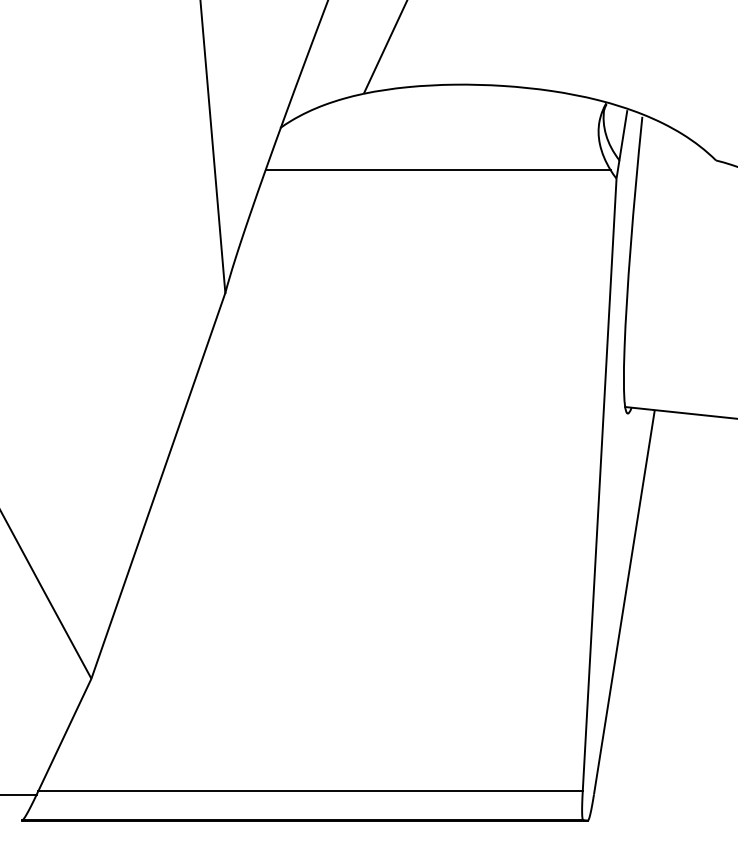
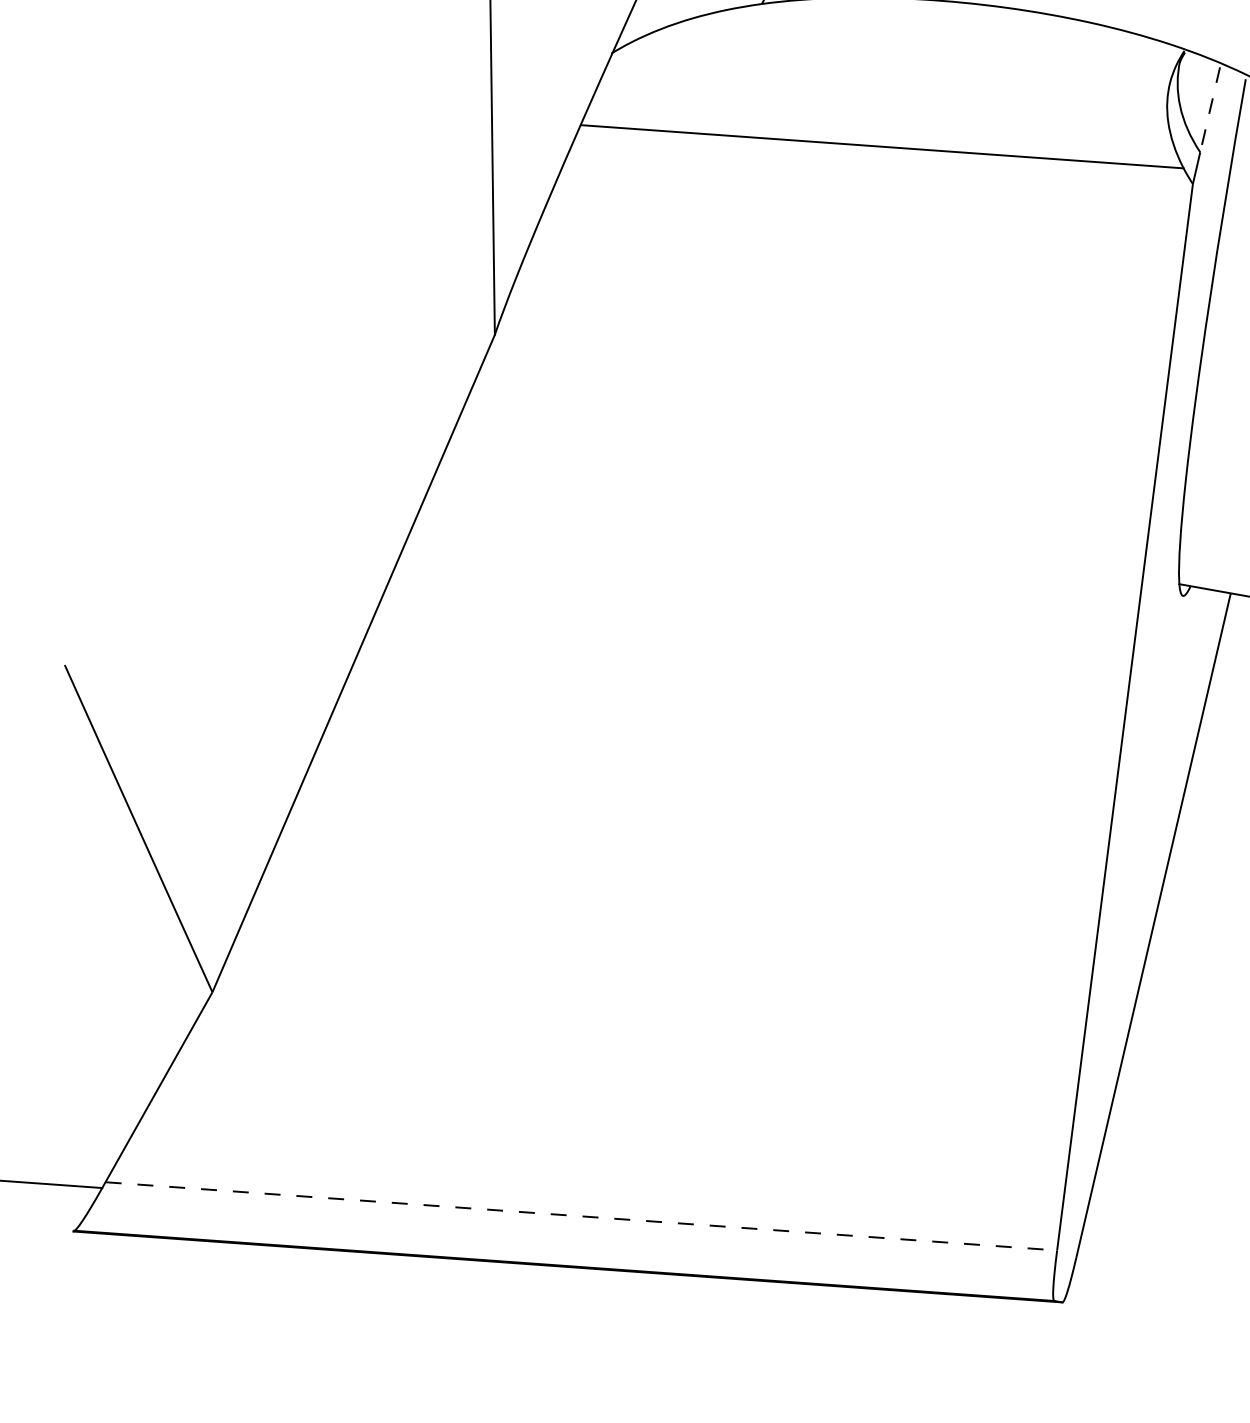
line: (623, 135) -> (1210, 109), solid -> dashed
line: (311, 791) -> (582, 1216), solid -> dashed

